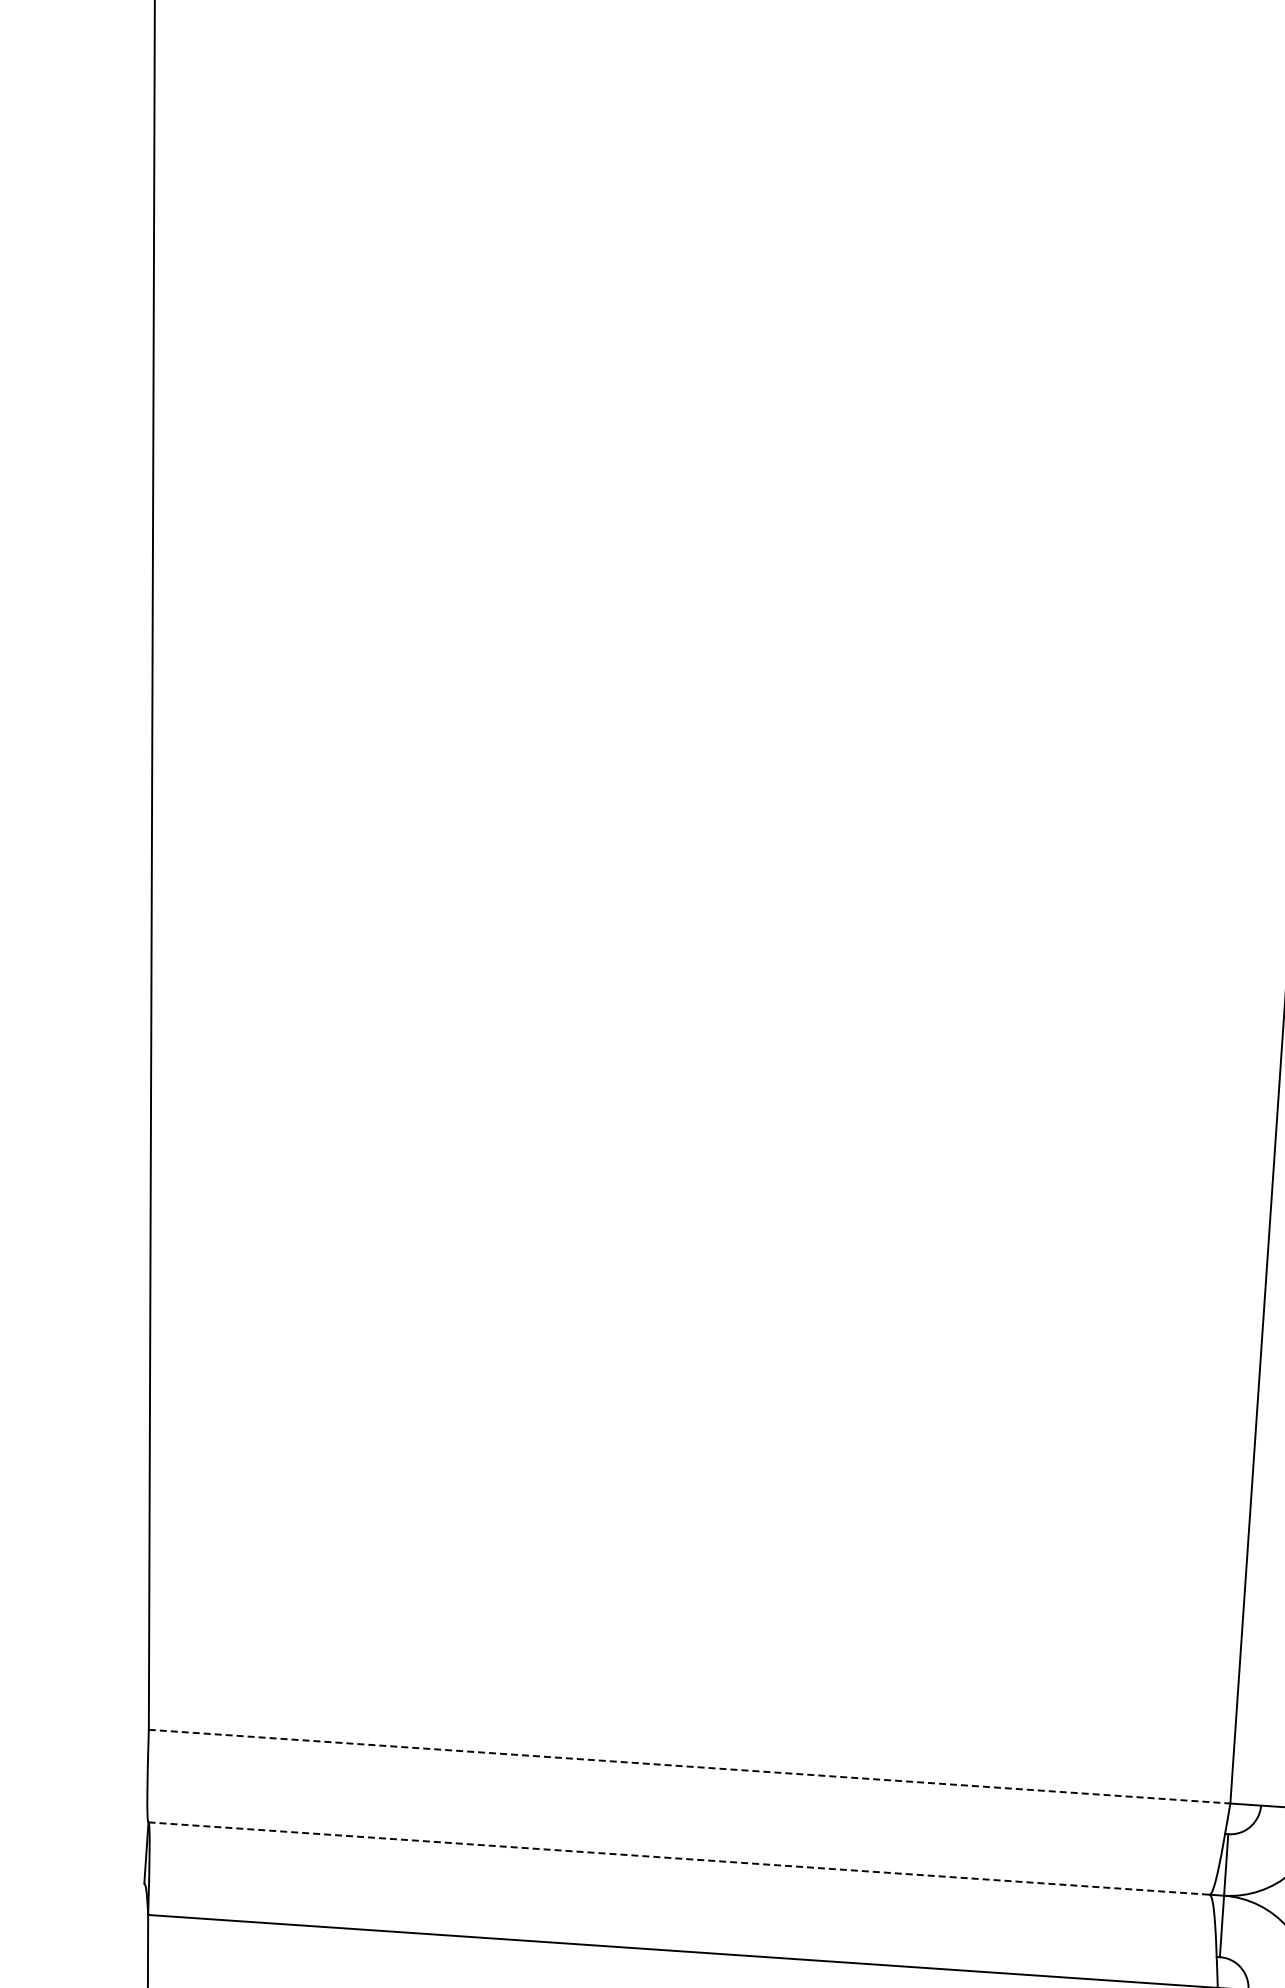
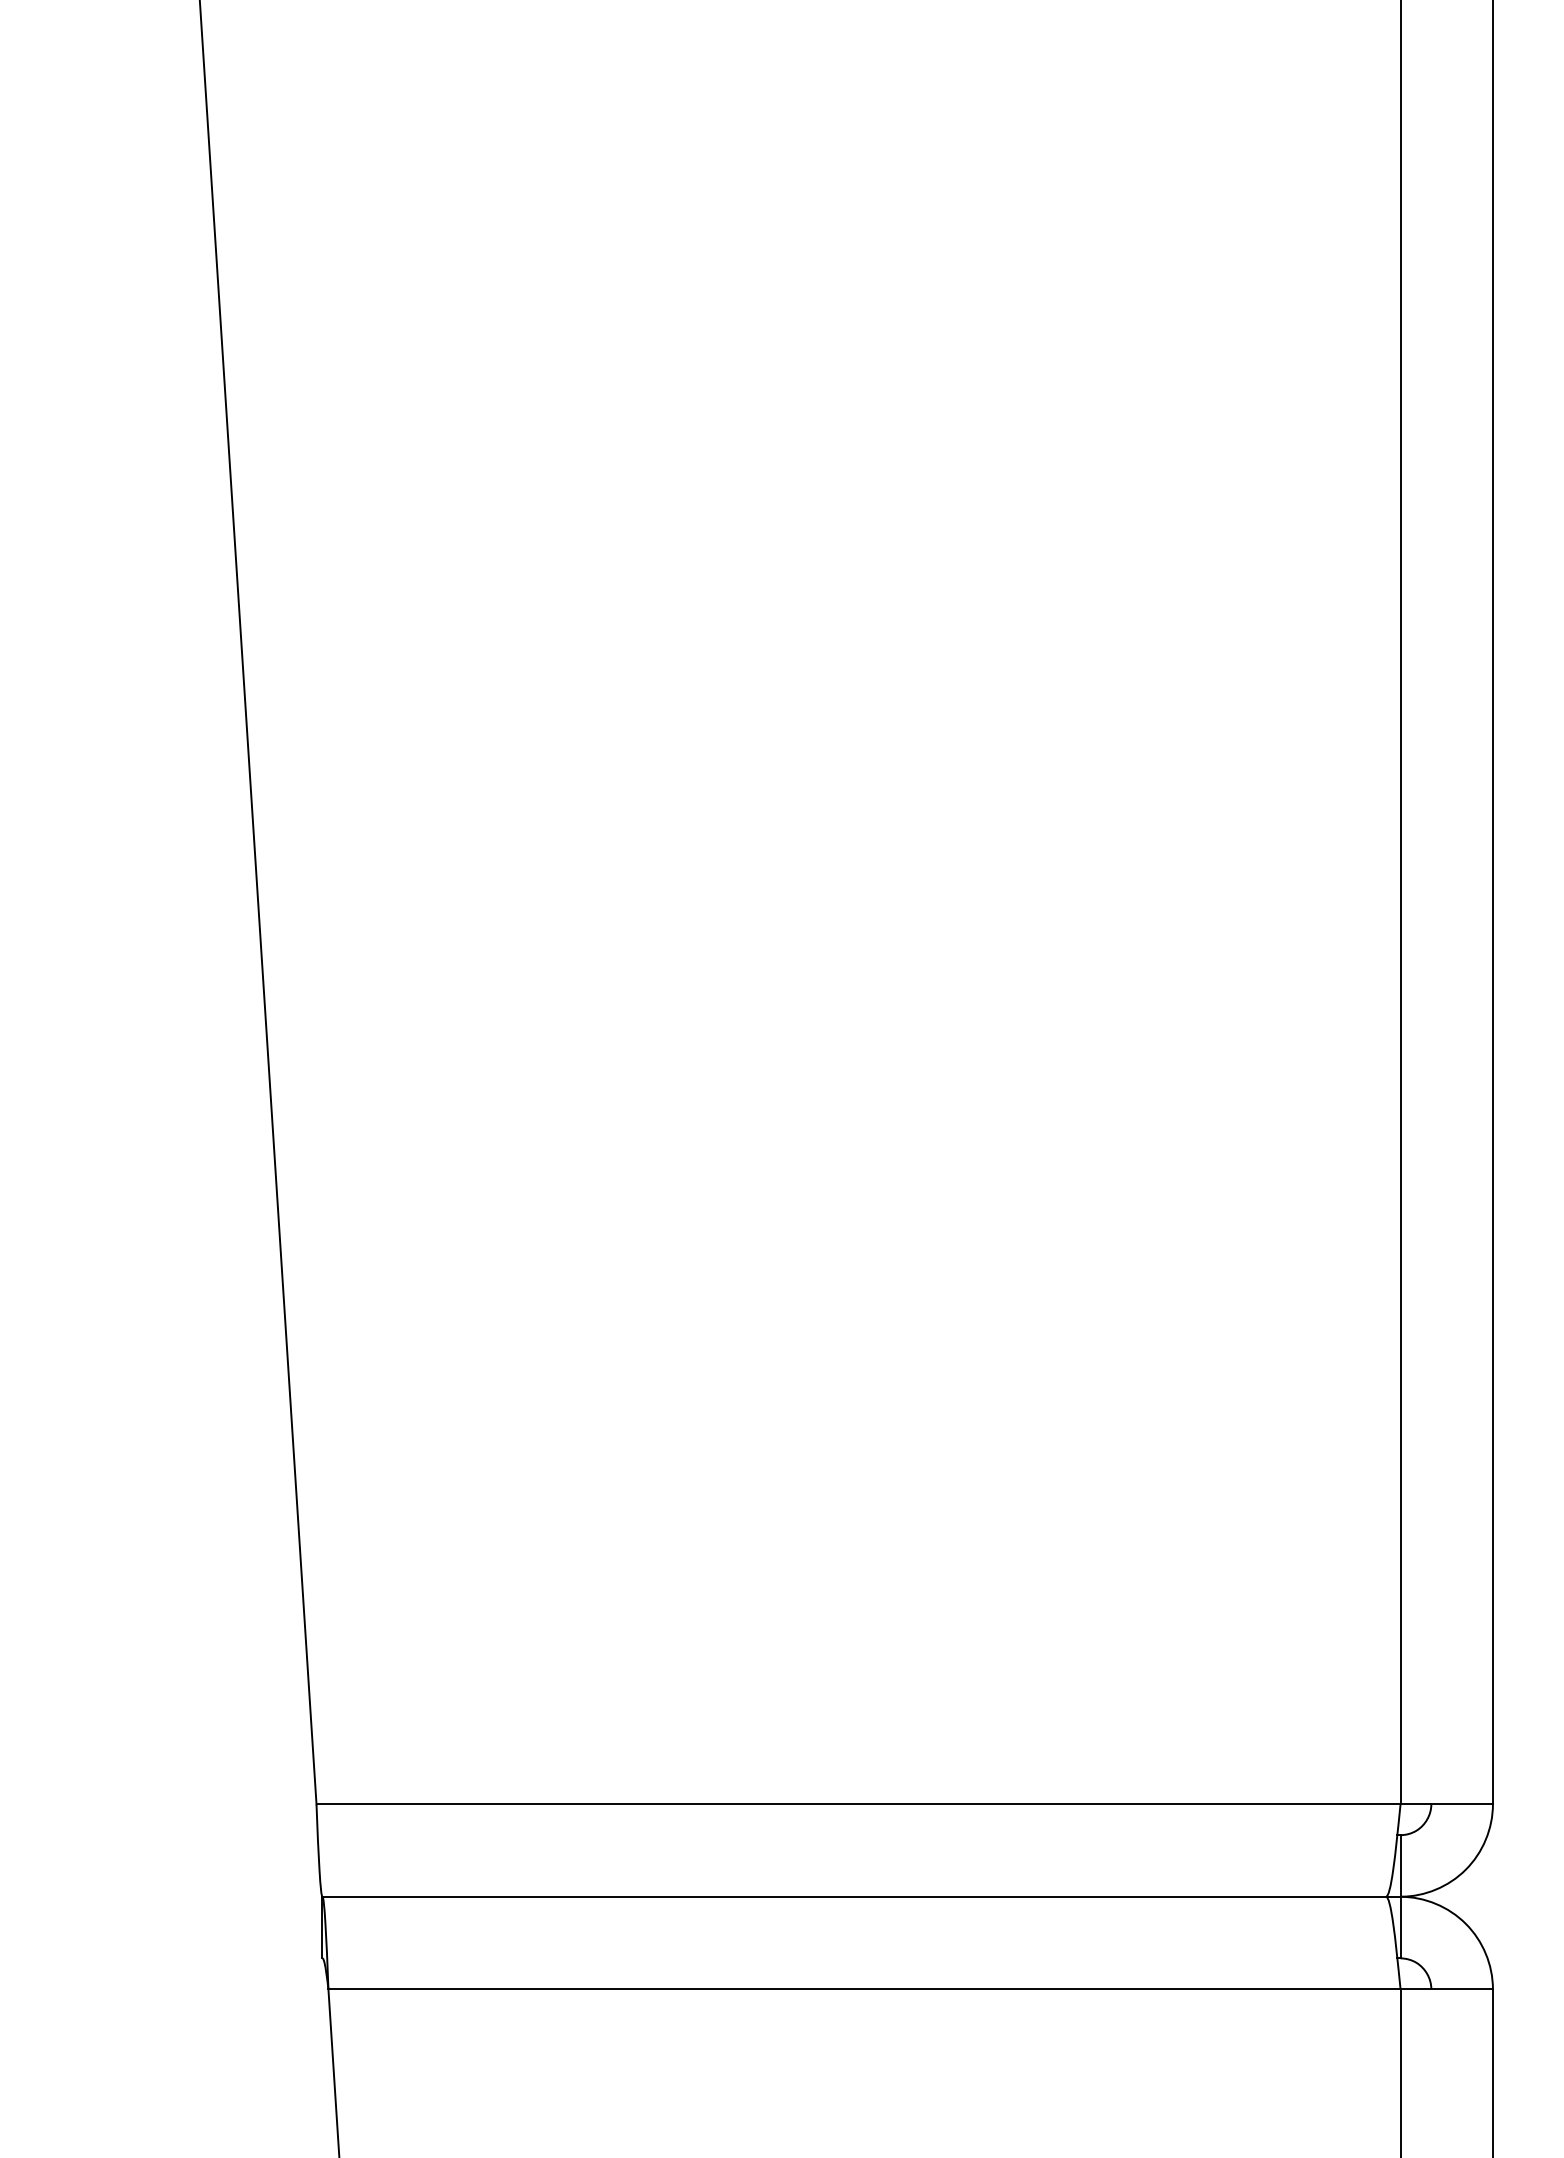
line: (690, 1766) -> (859, 1804), dashed -> solid
line: (679, 1858) -> (854, 1896), dashed -> solid

